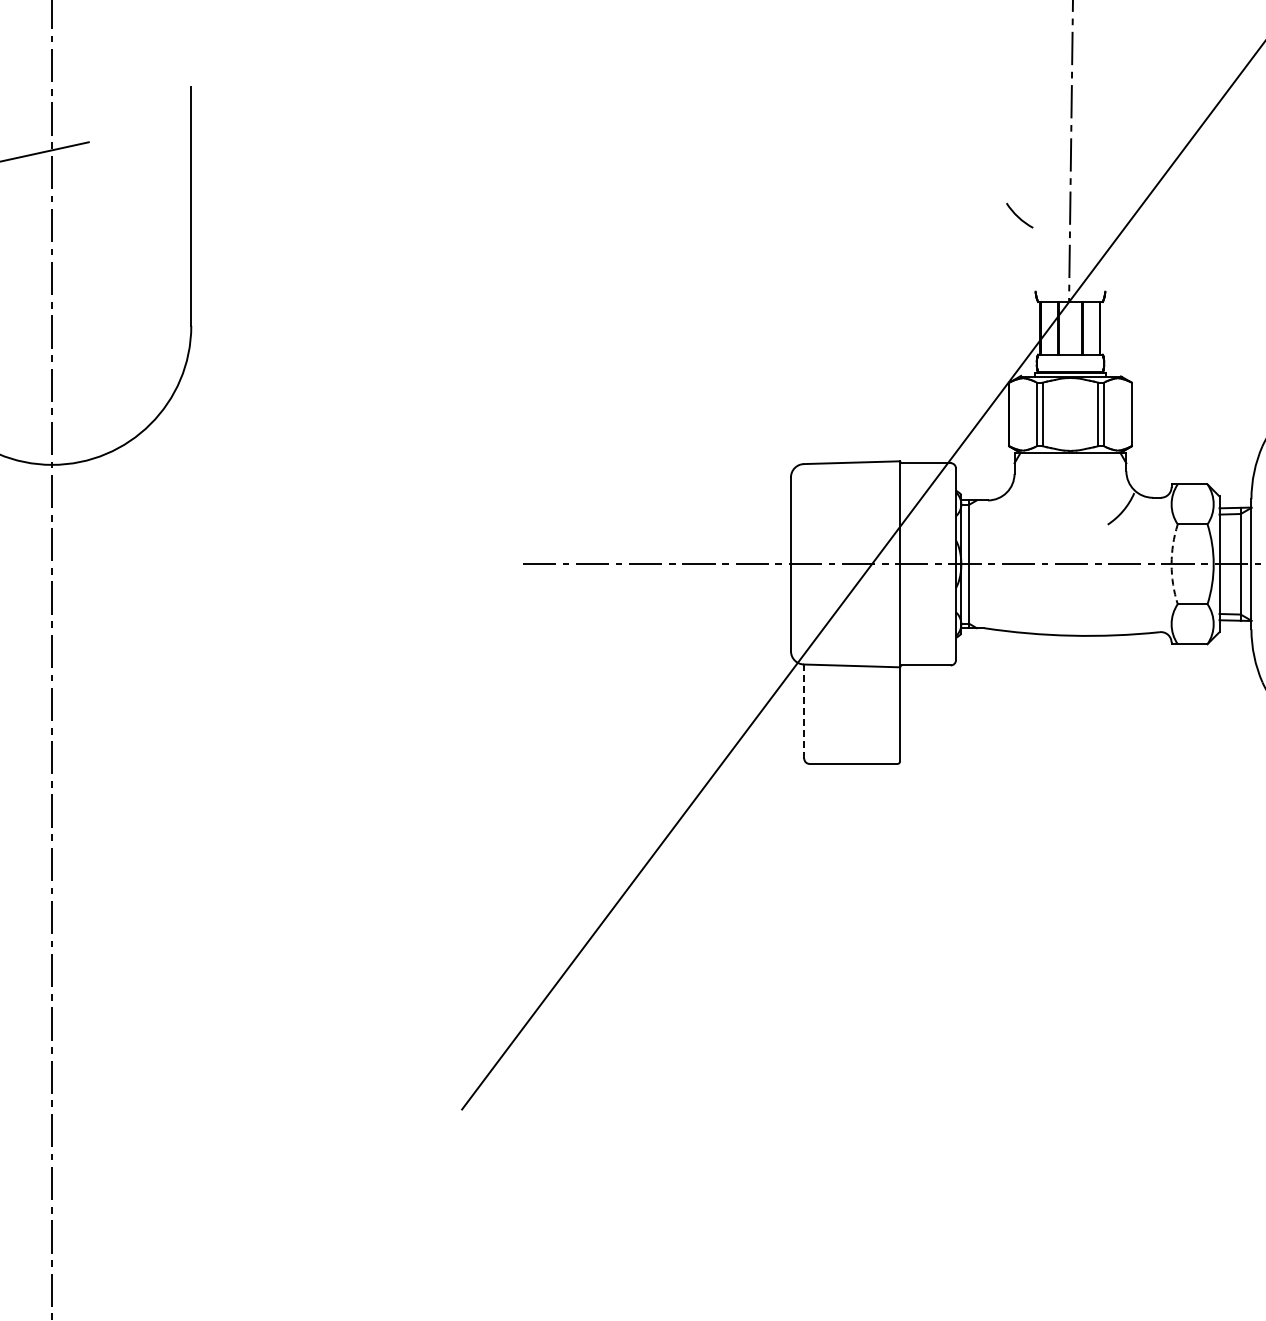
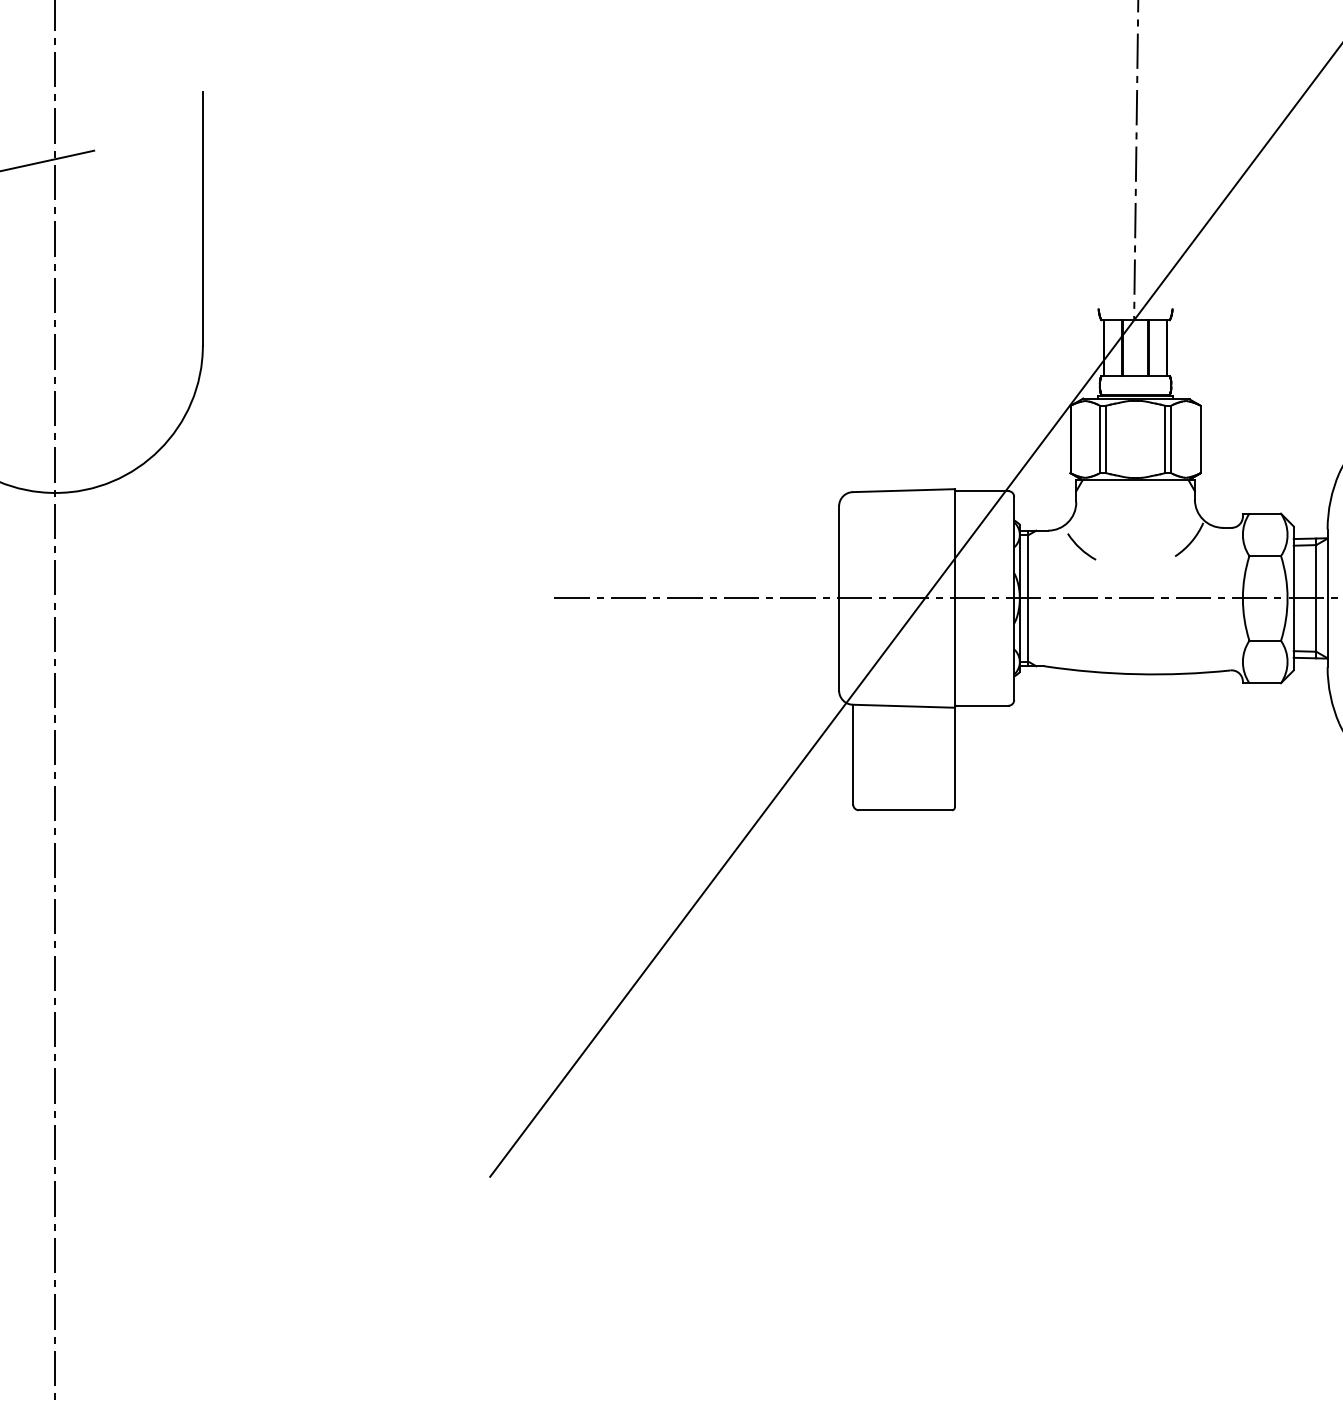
arc: (1018, 215) -> (1080, 546), moved
arc: (1171, 564) -> (1242, 598), dashed -> solid
line: (804, 711) -> (853, 754), dashed -> solid

